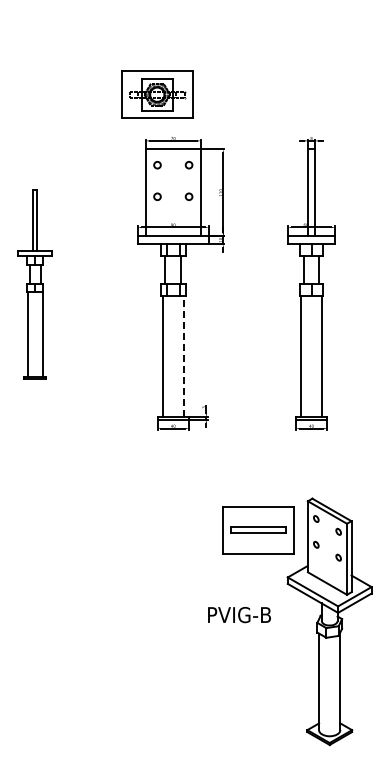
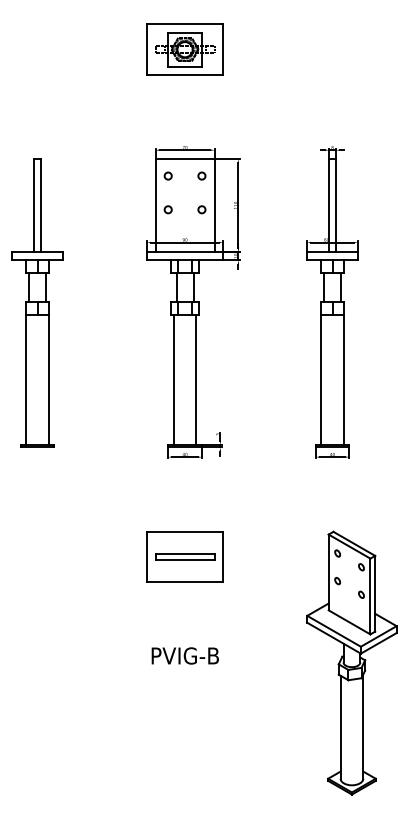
part: (157, 94) -> (185, 49), moved
part: (34, 284) -> (37, 303), size x1.43
line: (183, 356) -> (195, 380), dashed -> solid
part: (258, 530) -> (185, 557), moved
text: (239, 615) -> (185, 656), moved

